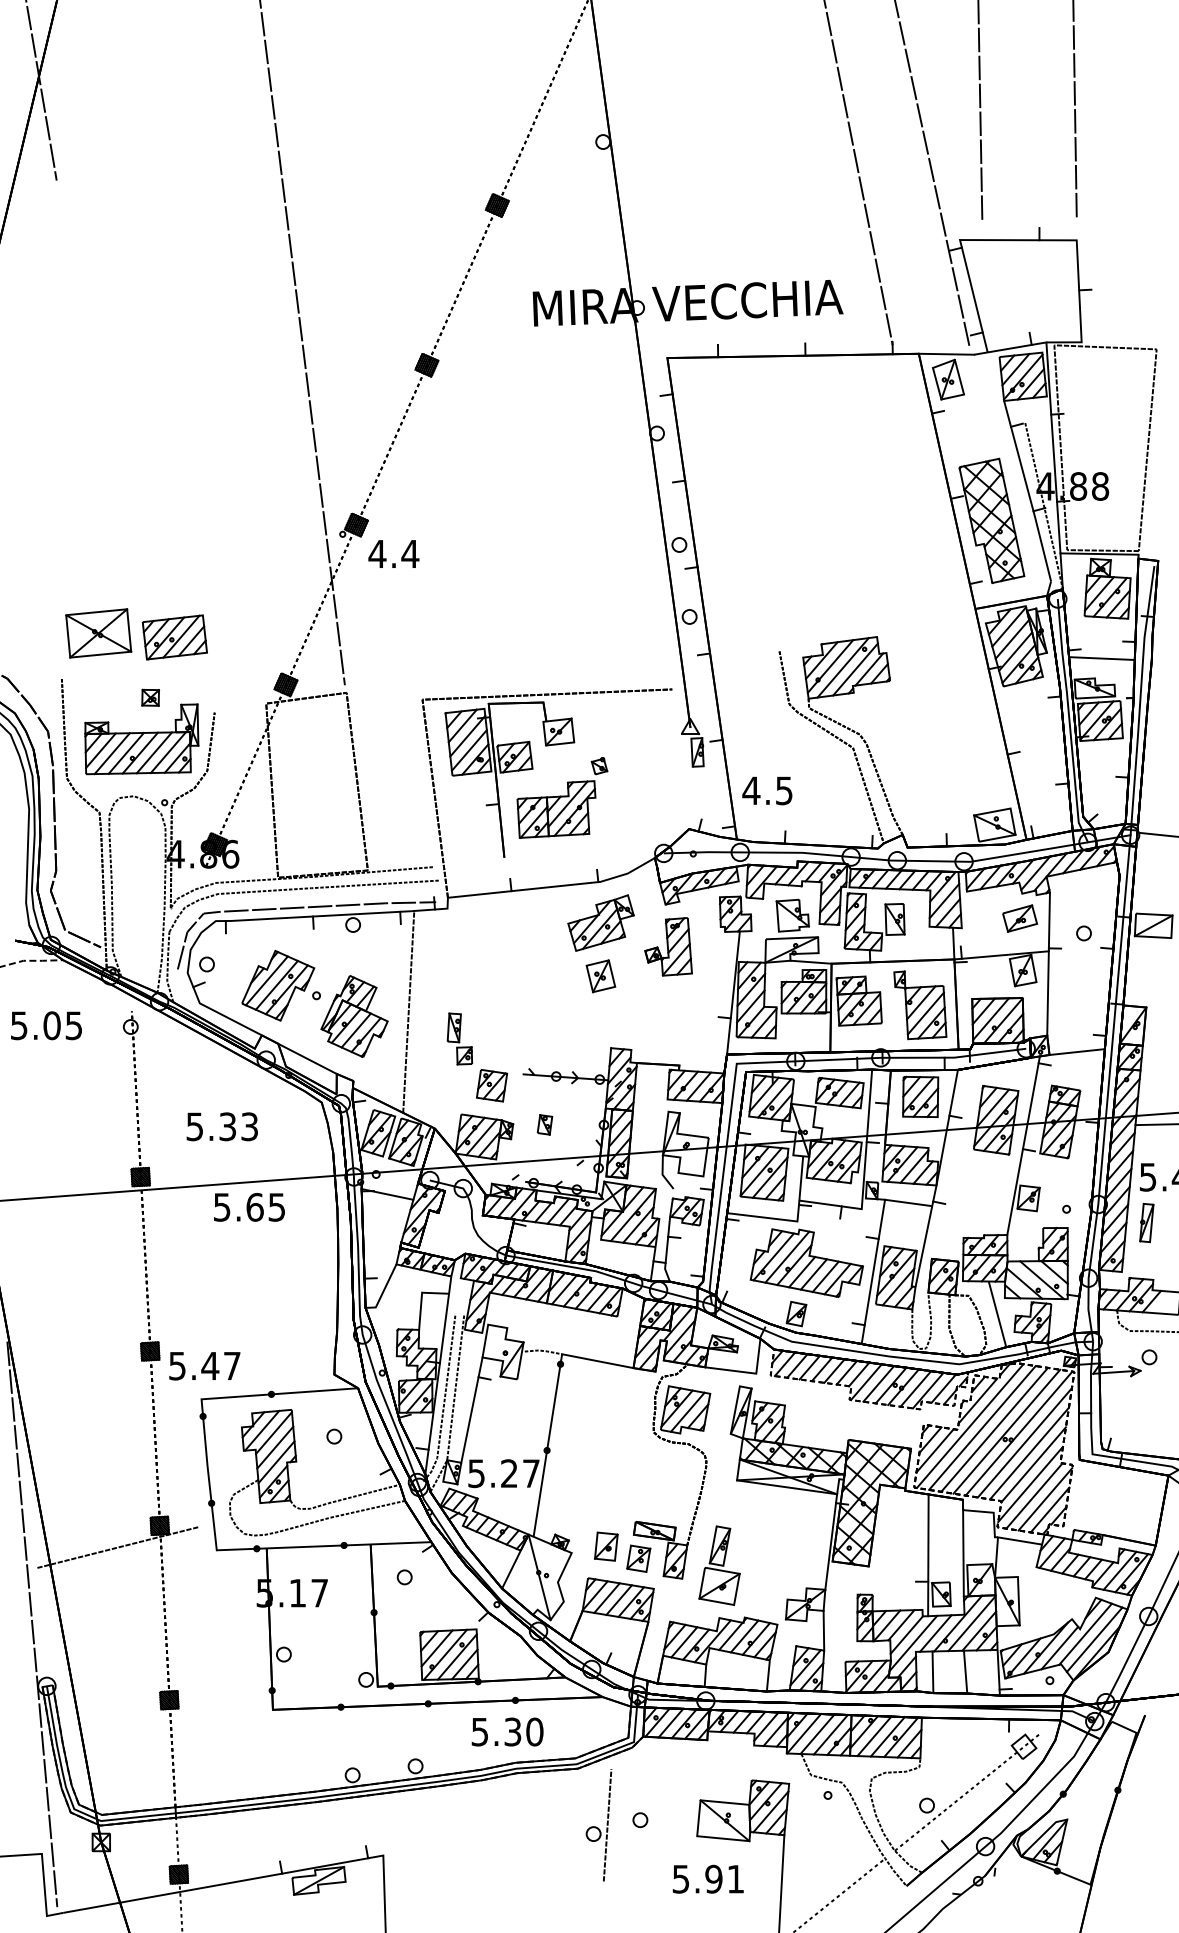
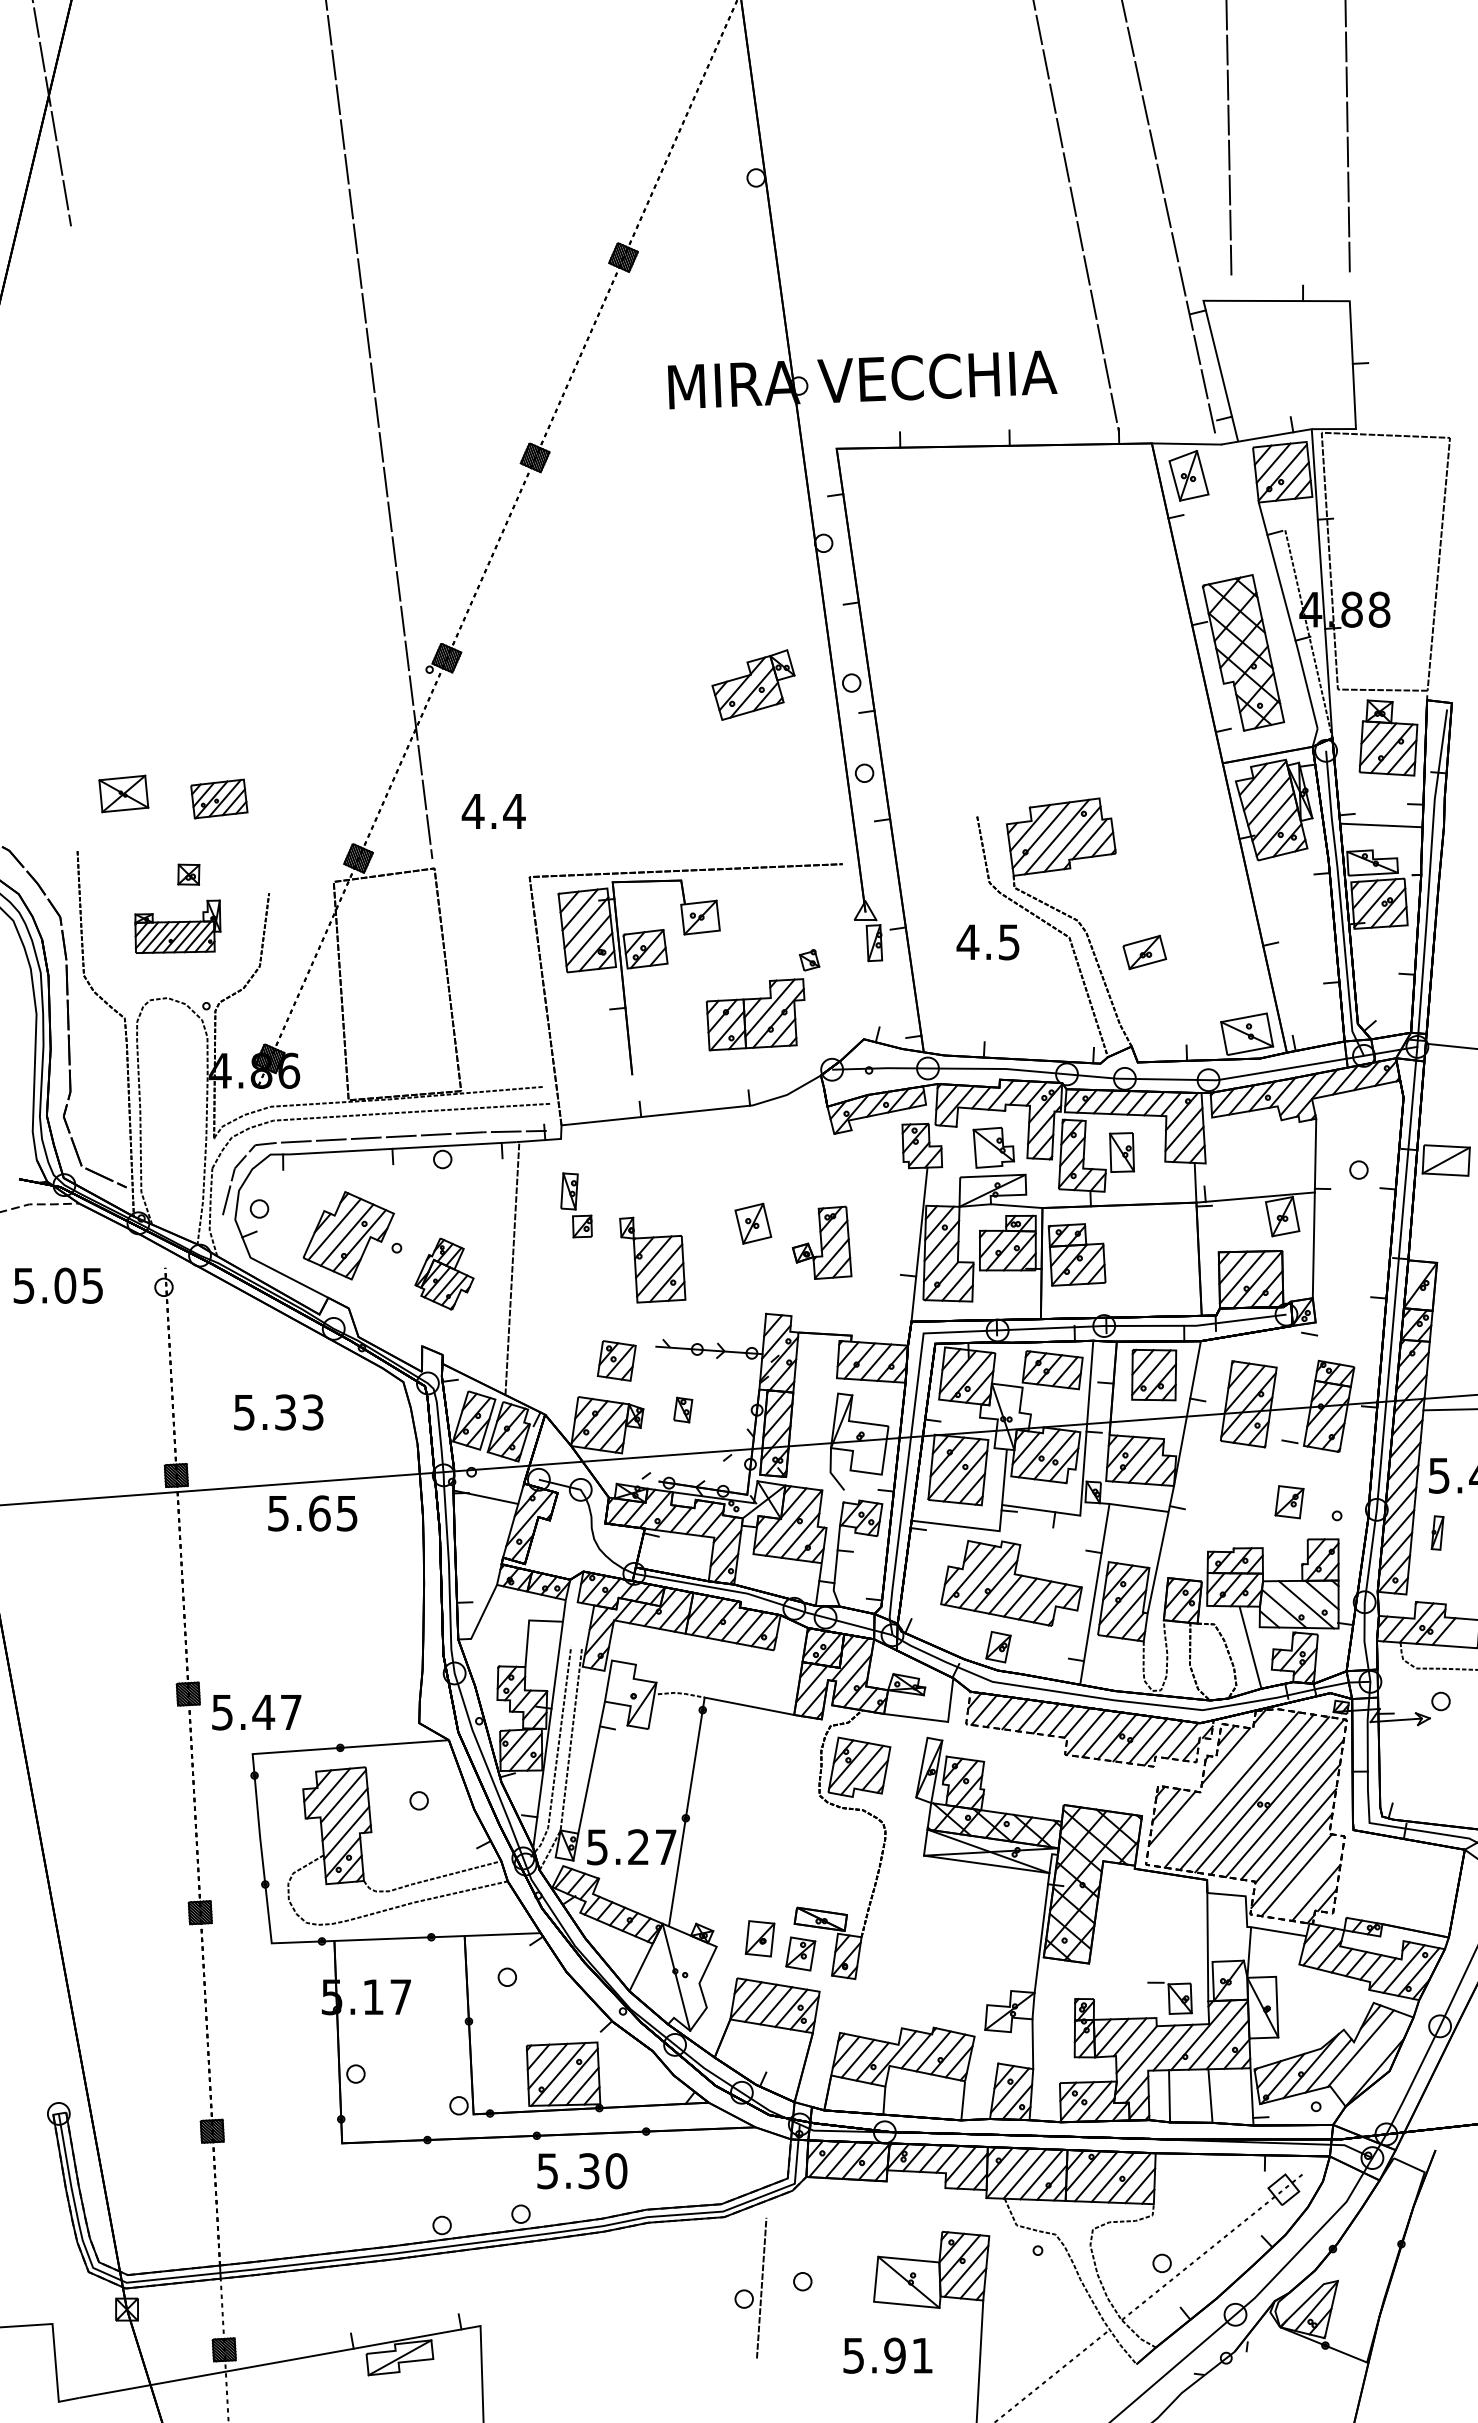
text: (393, 554) -> (493, 811), moved
line: (1099, 554) -> (1378, 694), removed
part: (98, 633) -> (123, 793), size x0.6
part: (175, 637) -> (219, 798), size x0.7
part: (141, 739) -> (177, 926), size x0.6
text: (766, 791) -> (987, 942), moved
part: (561, 798) -> (762, 1000), moved
part: (1019, 918) -> (1144, 952), moved
part: (601, 922) -> (753, 684), moved
part: (668, 946) -> (821, 1242), moved
part: (920, 1004) -> (652, 1259), moved
part: (354, 1015) -> (444, 1273), size x0.7
part: (459, 1039) -> (576, 1205), moved
line: (1077, 1051) -> (1350, 1318), removed
line: (307, 1059) -> (385, 1327), removed
line: (1023, 1145) -> (1282, 1436), removed
part: (1146, 1222) -> (1437, 1532), size x0.7
line: (970, 1425) -> (1216, 1787), removed
line: (1045, 1499) -> (1310, 1879), removed
line: (117, 1547) -> (147, 1939), removed
line: (928, 1555) -> (1163, 1949), removed
part: (719, 1565) -> (901, 1962), removed
line: (32, 1623) -> (40, 2035), removed
line: (1094, 1639) -> (1372, 2055), removed
text: (507, 1732) -> (582, 2171), moved

